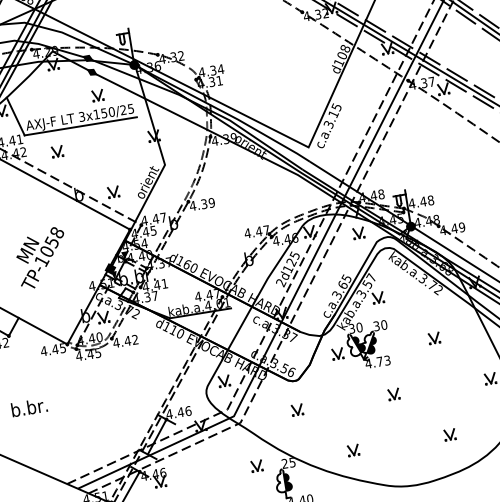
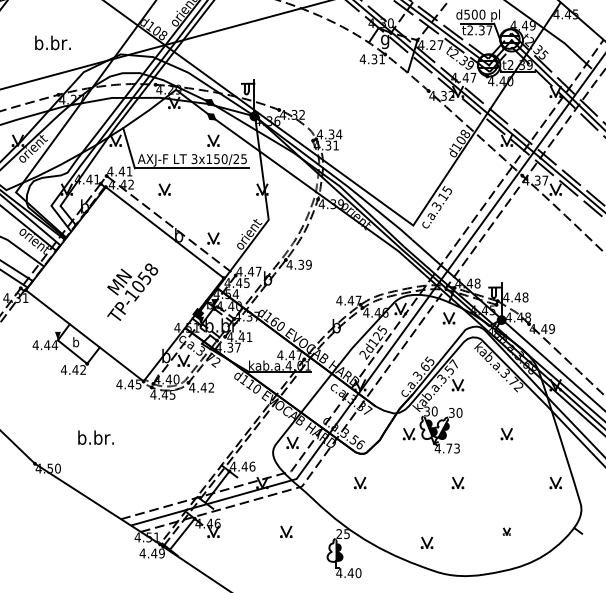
part: (449, 434) -> (506, 531), size x0.6
part: (352, 450) -> (426, 542), moved
part: (257, 465) -> (286, 531), moved

